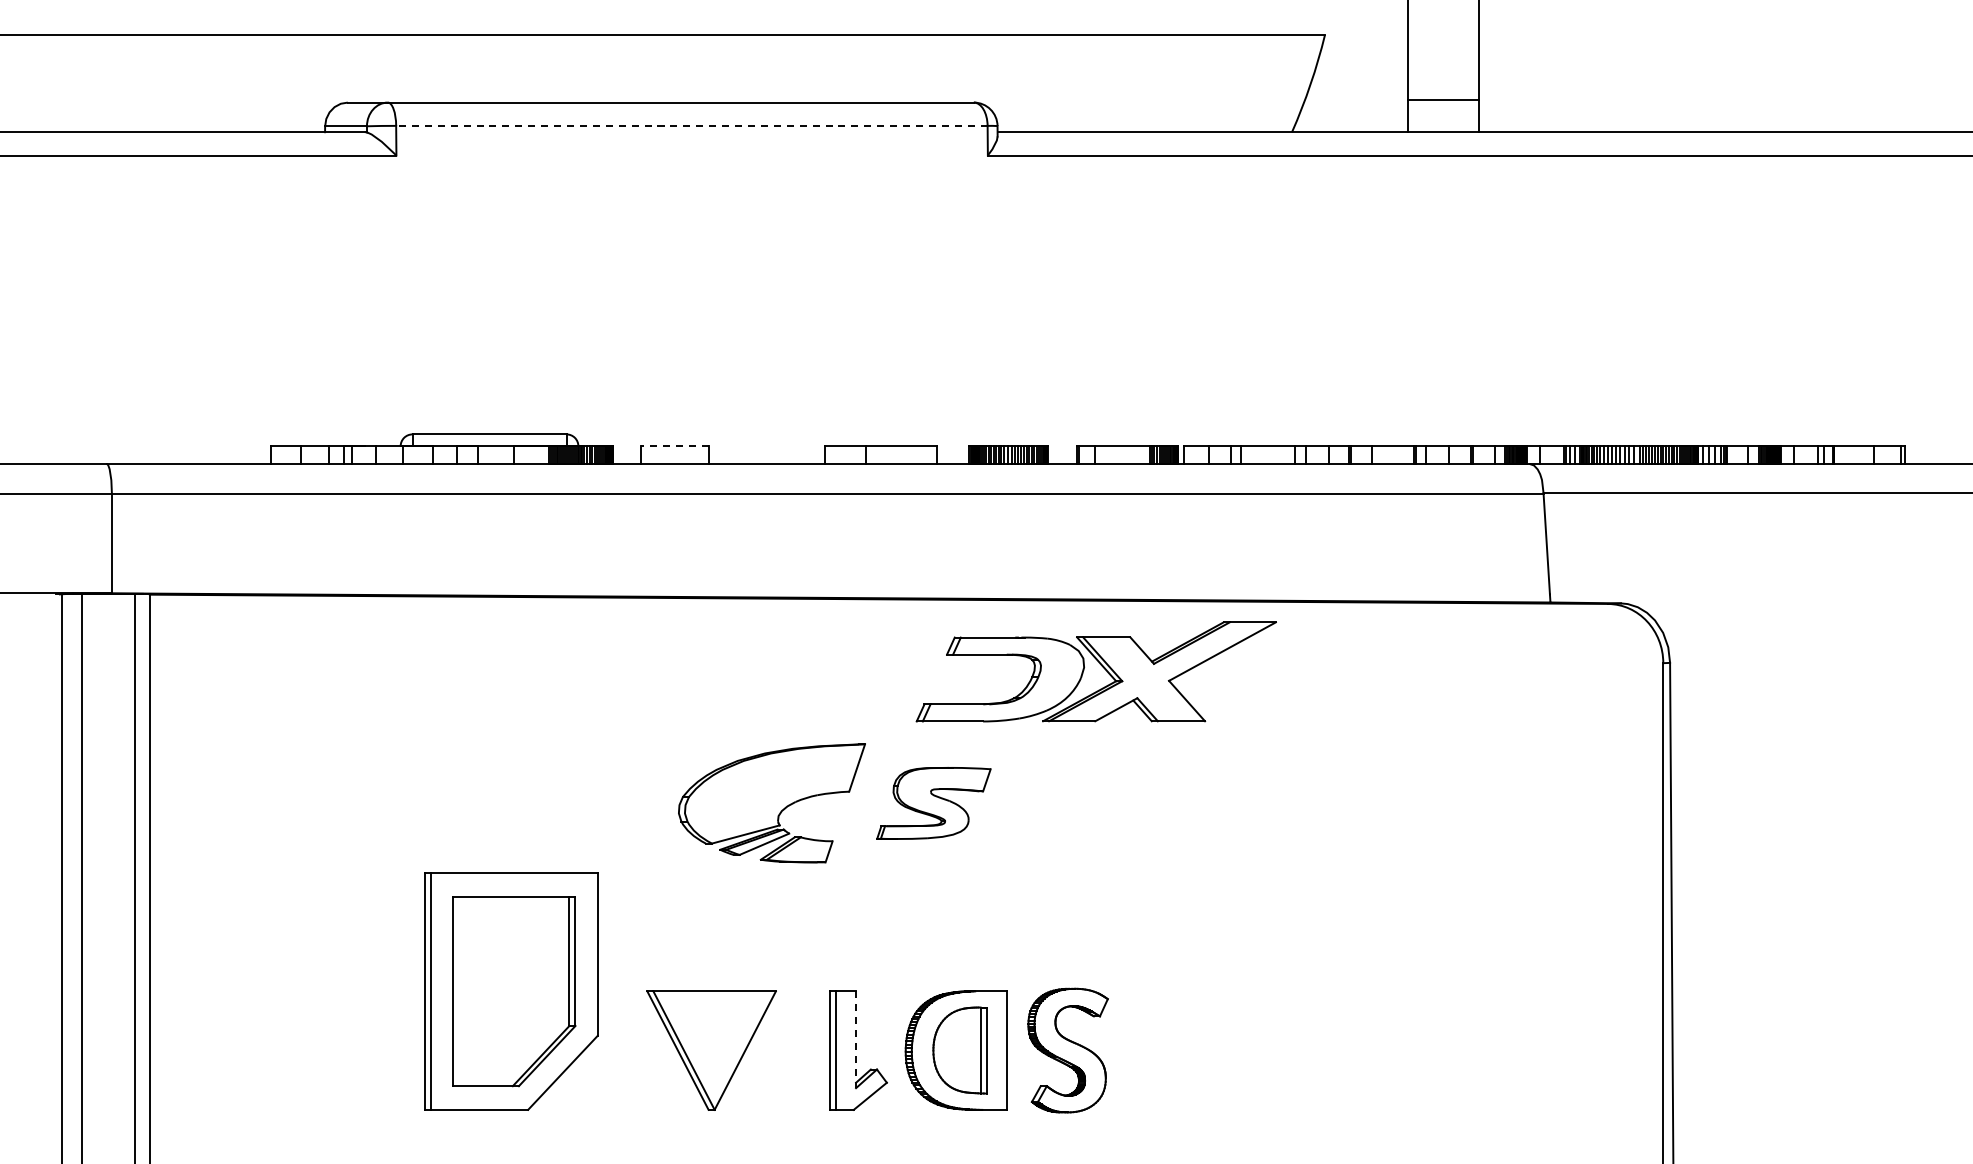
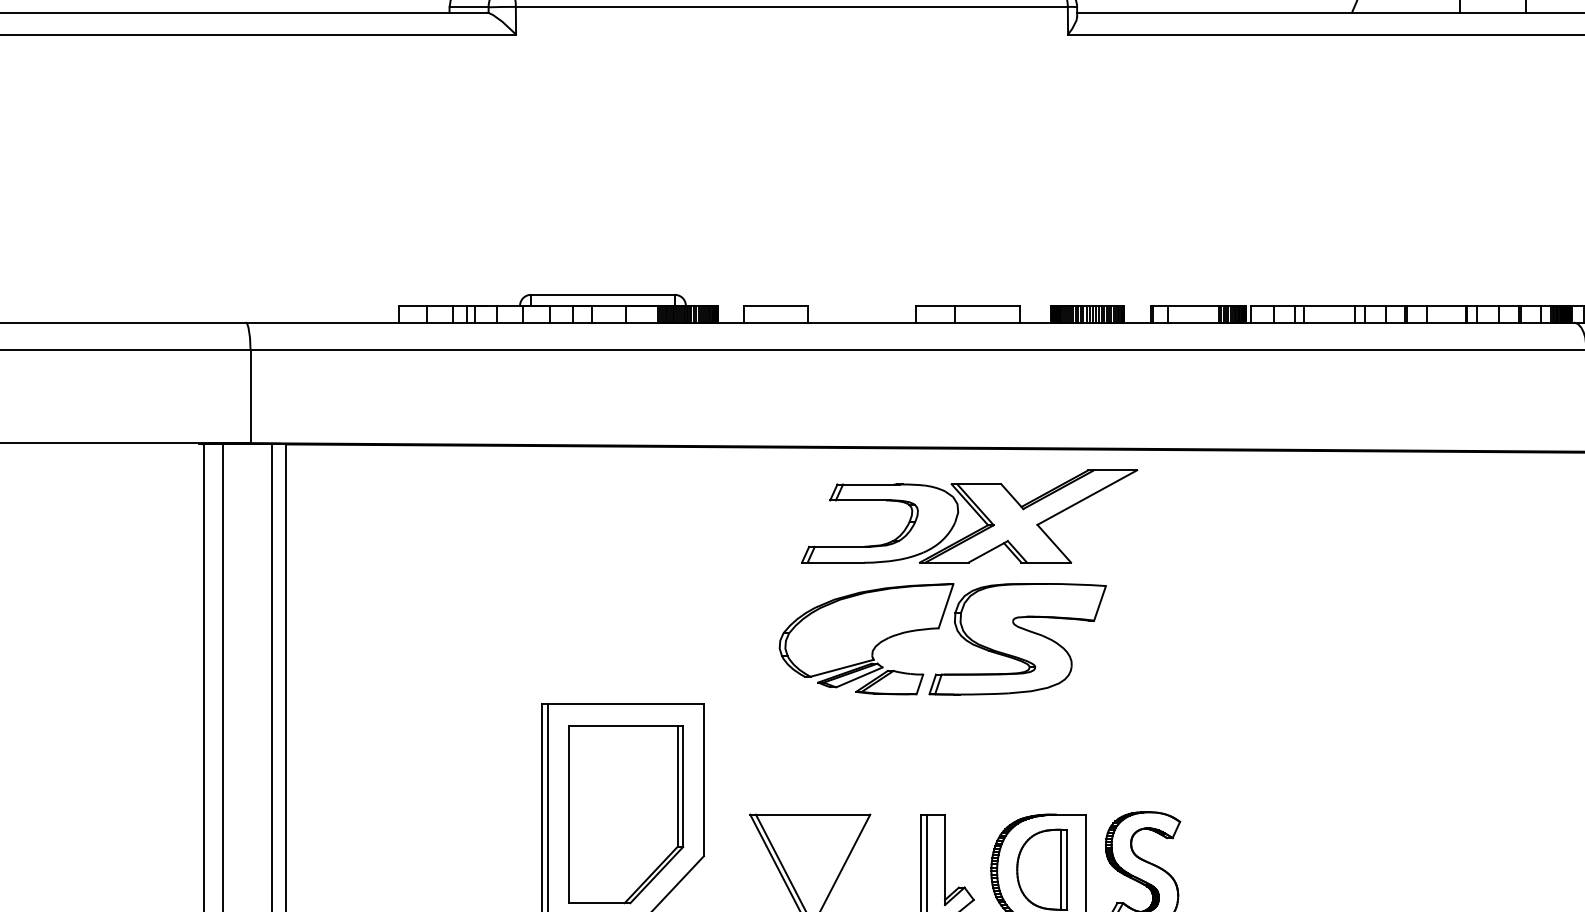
line: (691, 125) -> (791, 6), dashed -> solid
line: (674, 446) -> (775, 306), dashed -> solid
part: (1100, 665) -> (973, 510), moved
part: (933, 803) -> (1017, 639), size x1.67
line: (856, 1040) -> (945, 860), dashed -> solid

